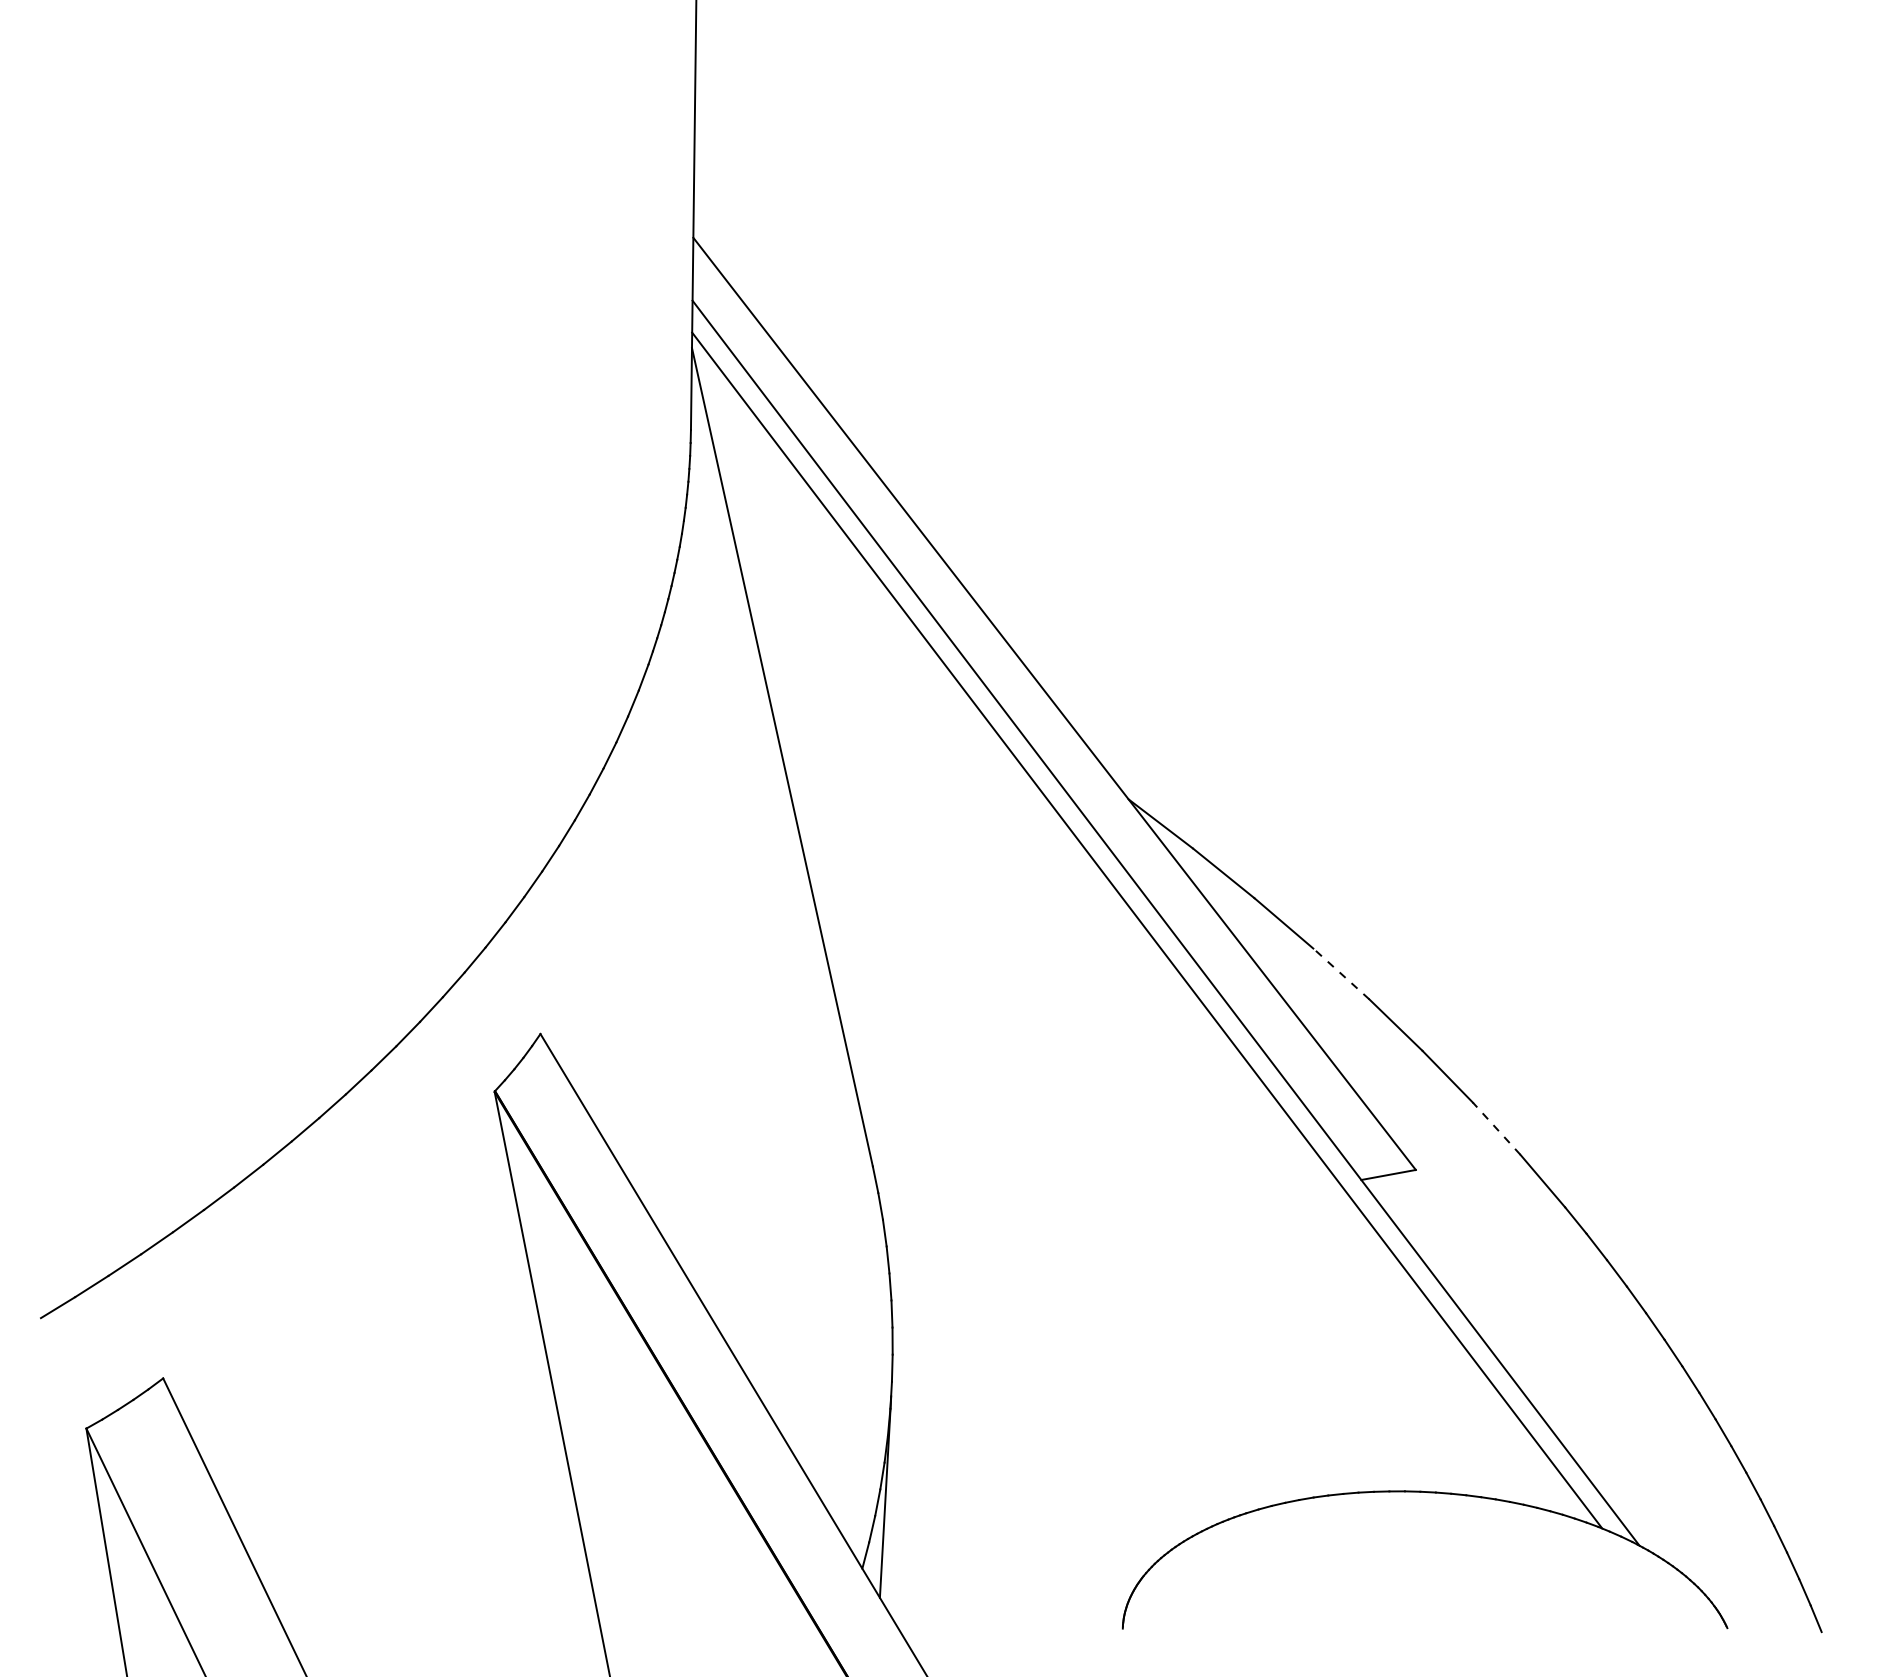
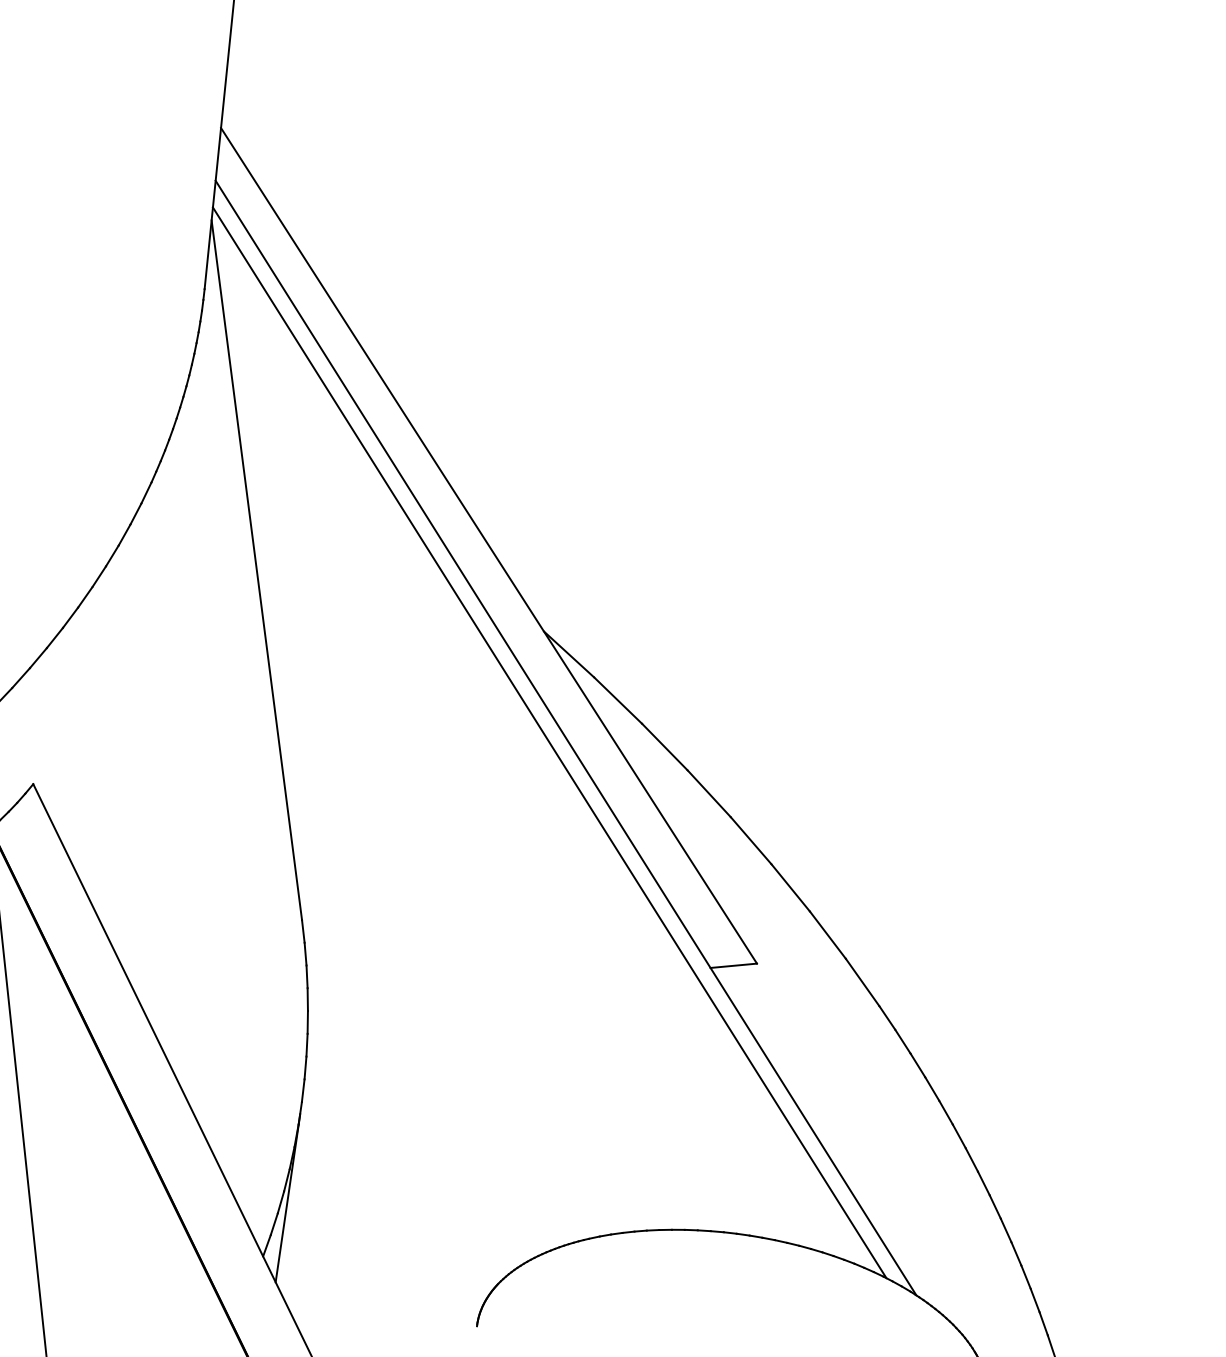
line: (1341, 973) -> (709, 793), dashed -> solid
line: (1496, 1128) -> (827, 934), dashed -> solid

